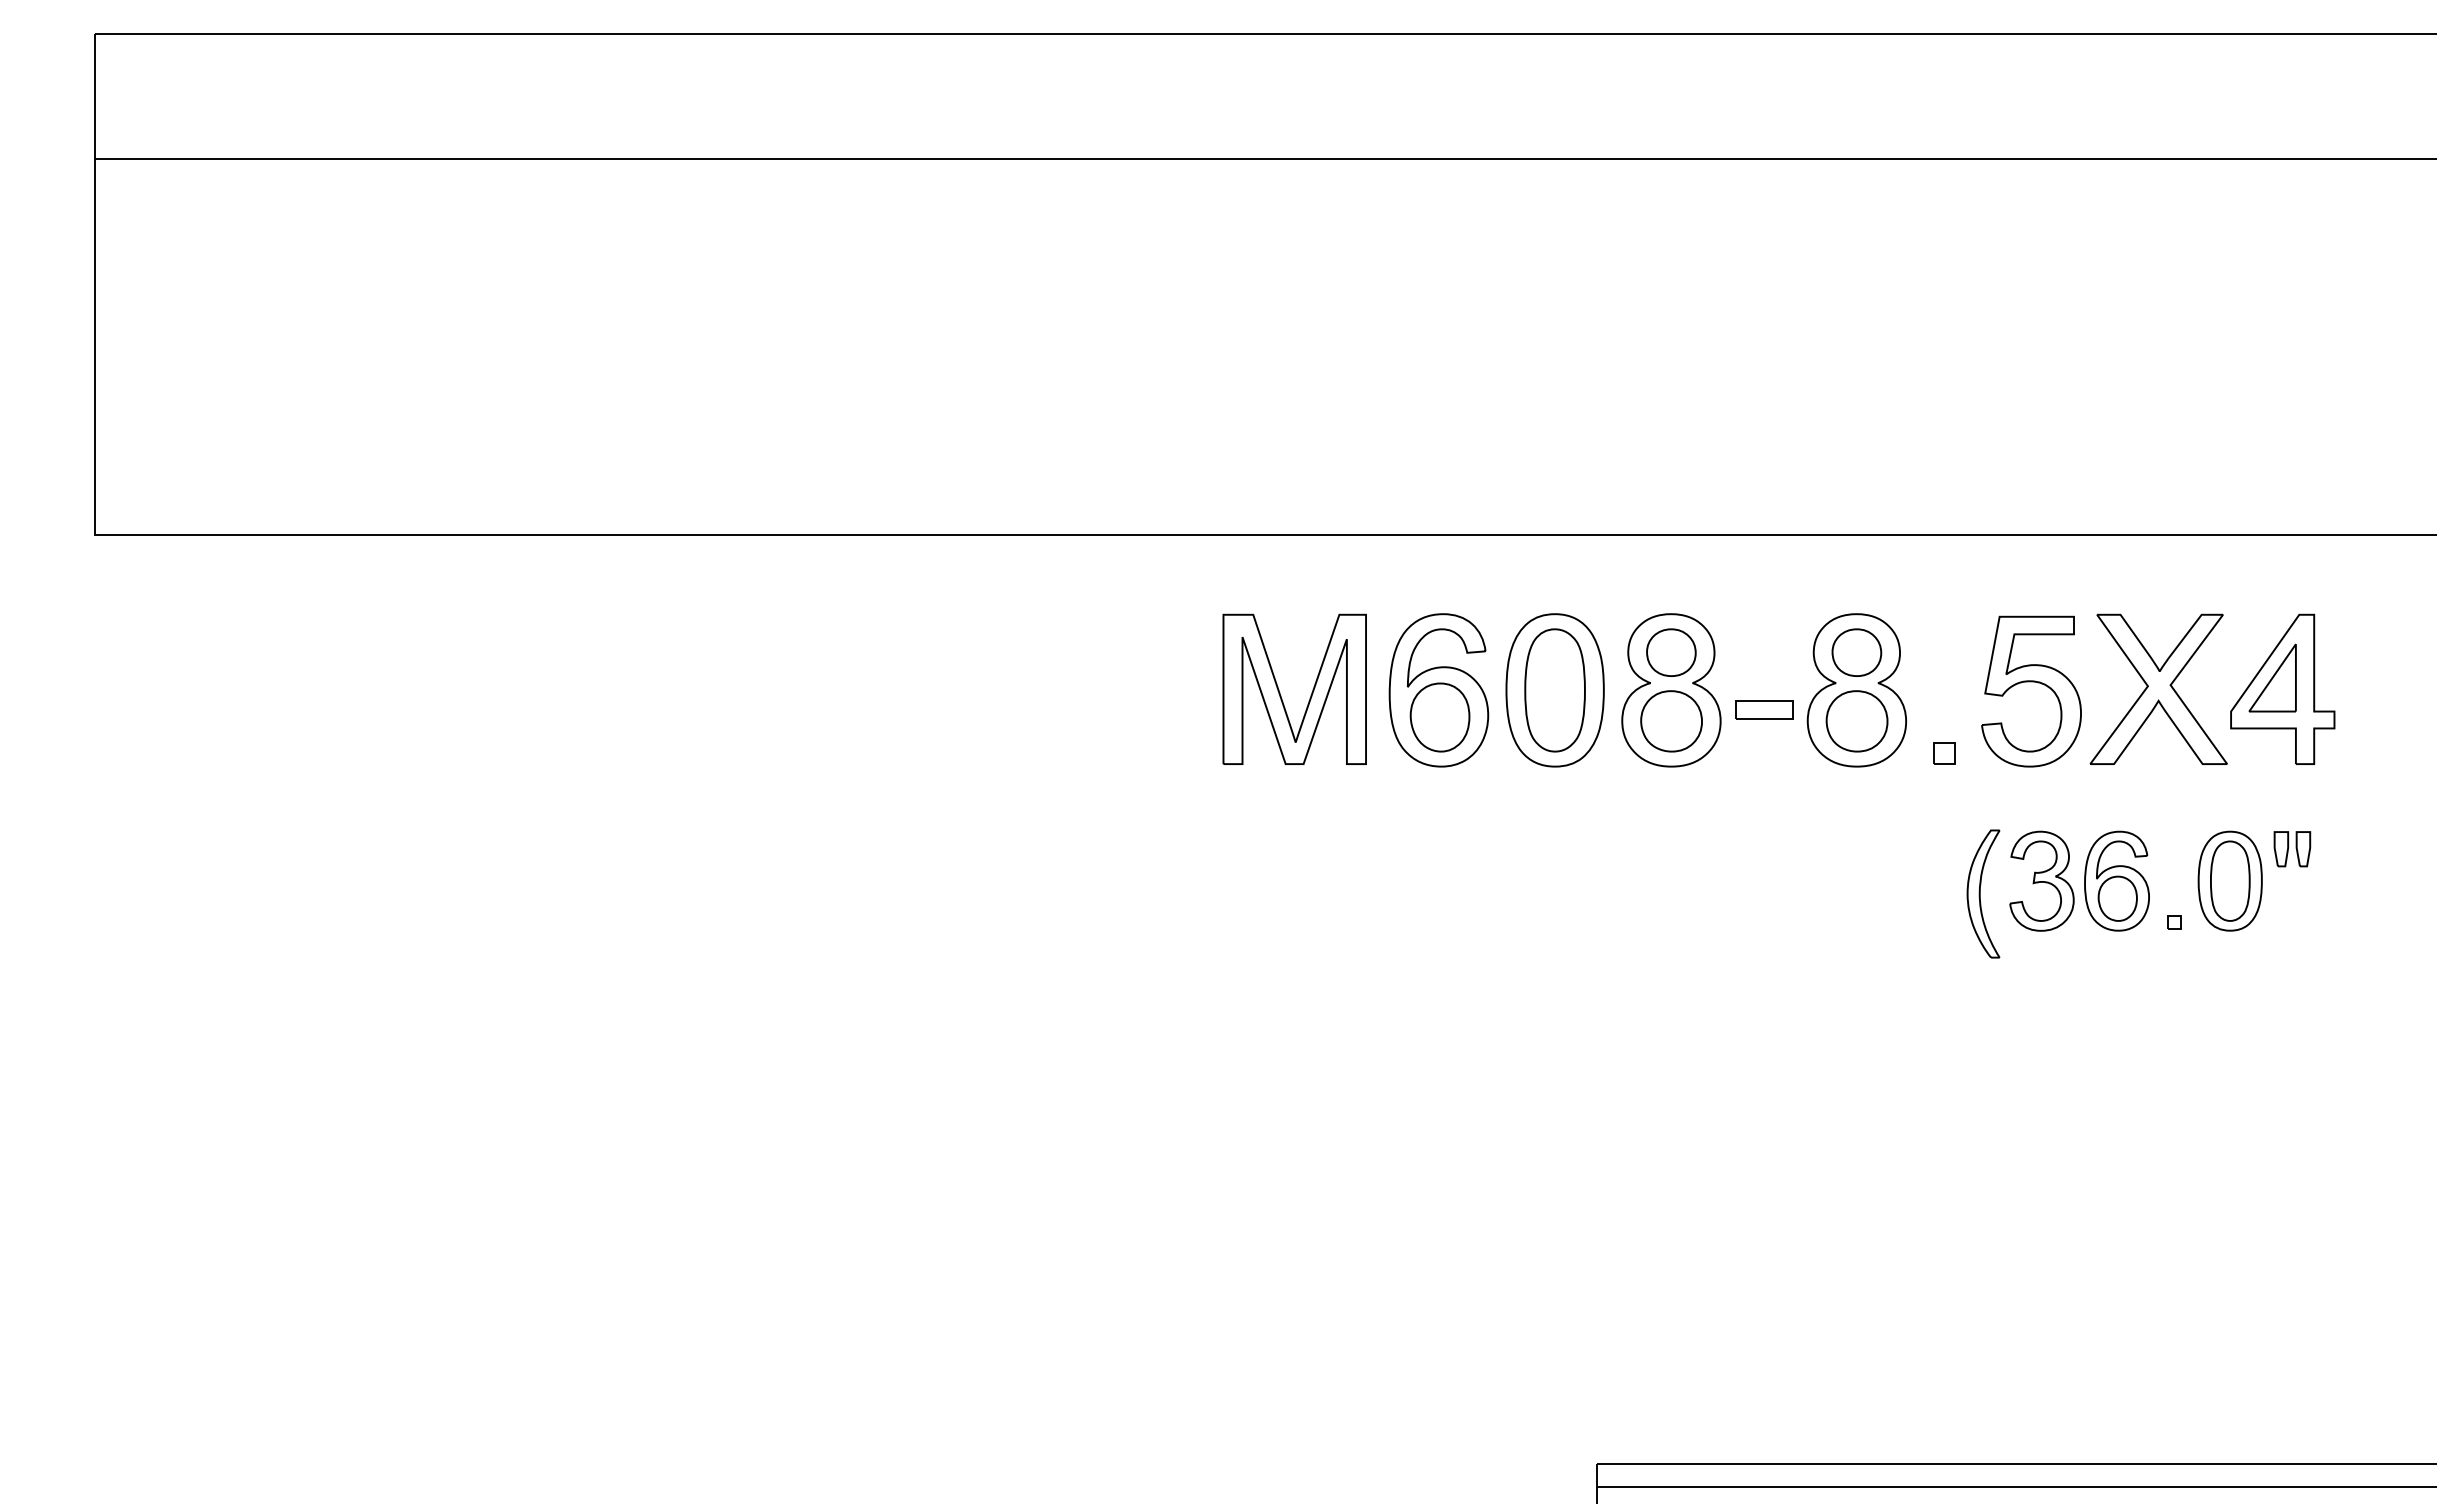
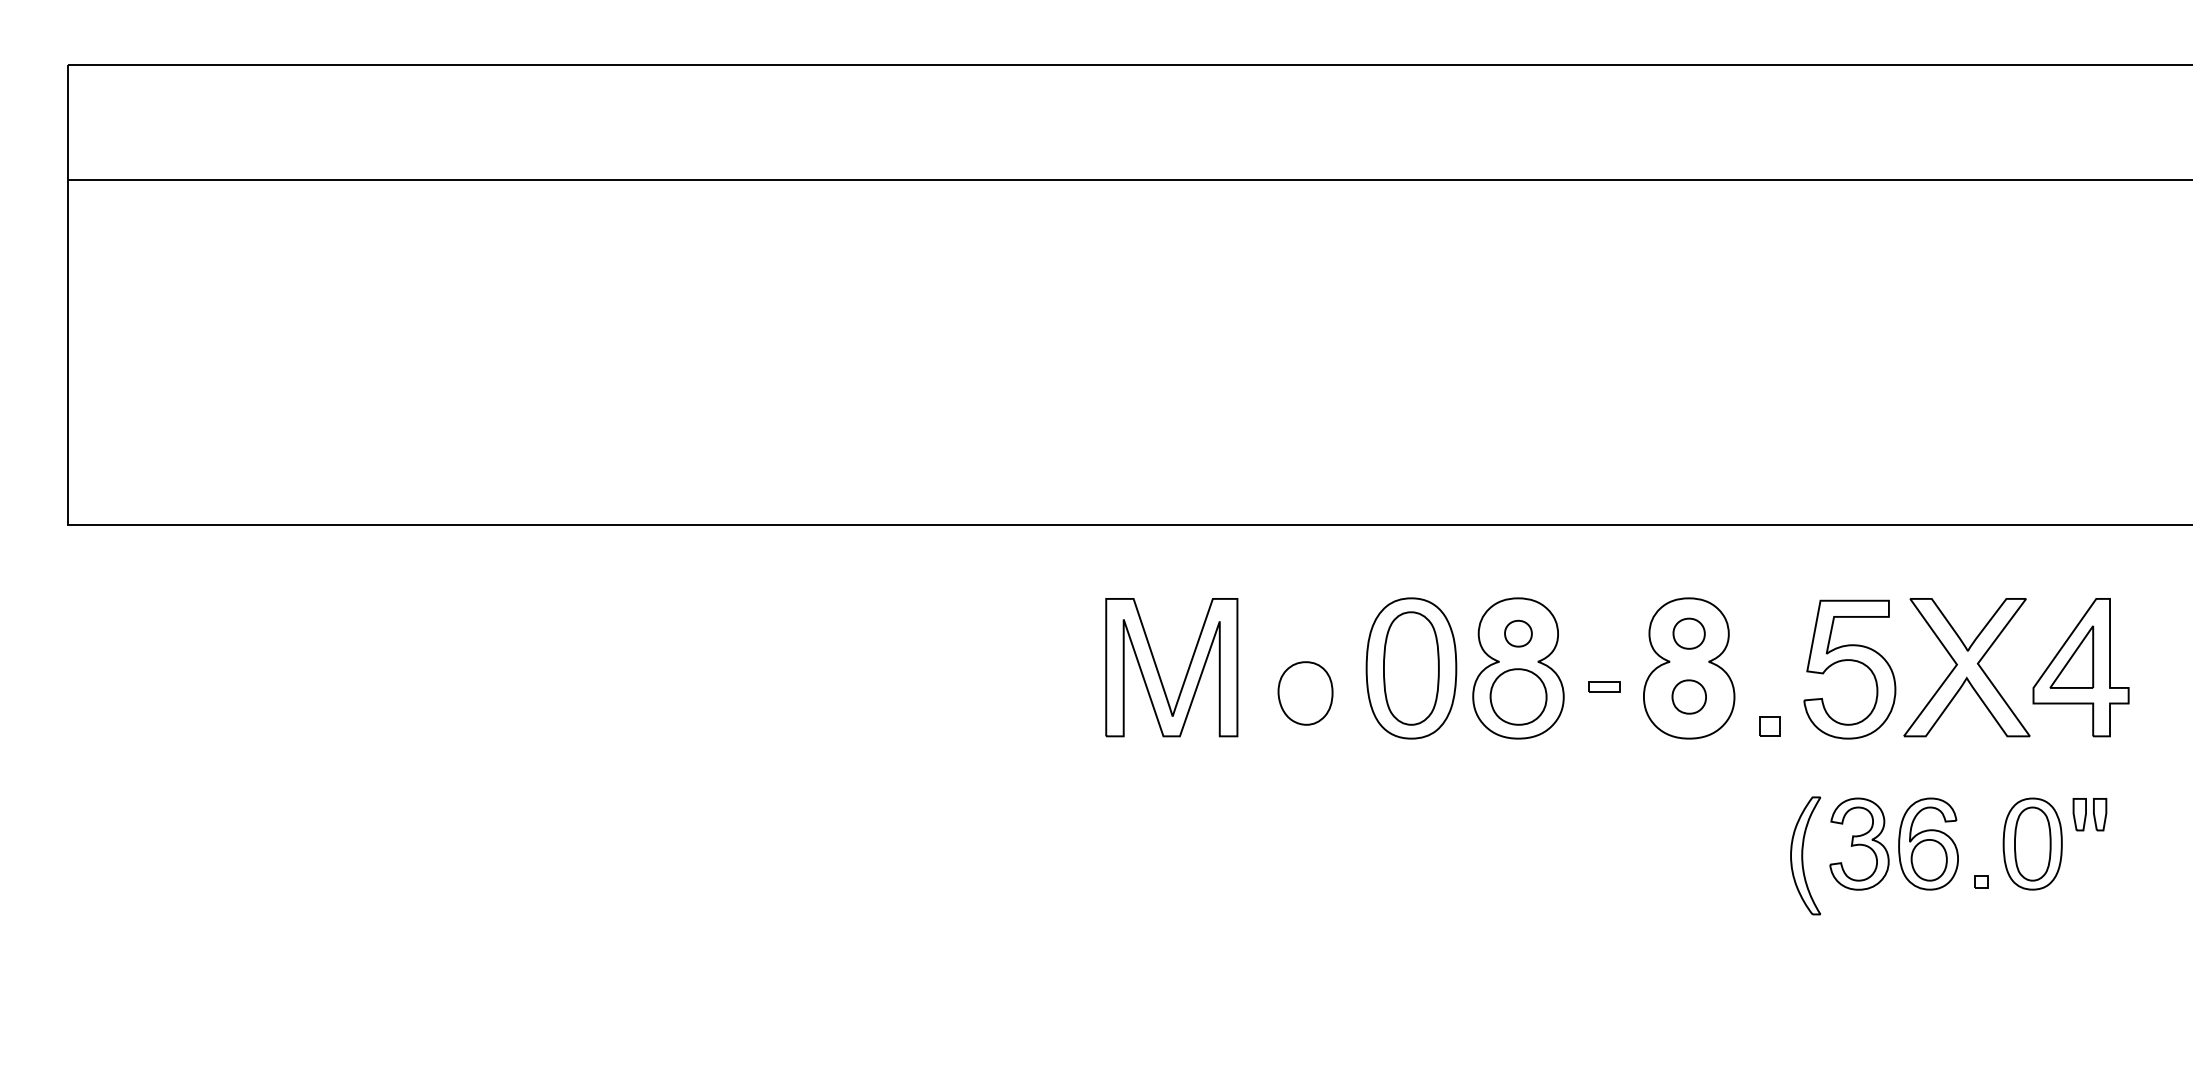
part: (1671, 652) -> (1518, 633), size x0.6
part: (1856, 652) -> (1688, 633), size x0.7
part: (1438, 690) -> (1304, 668), removed
part: (1764, 709) -> (1604, 686), size x0.6
part: (1856, 721) -> (1688, 697), size x0.6

